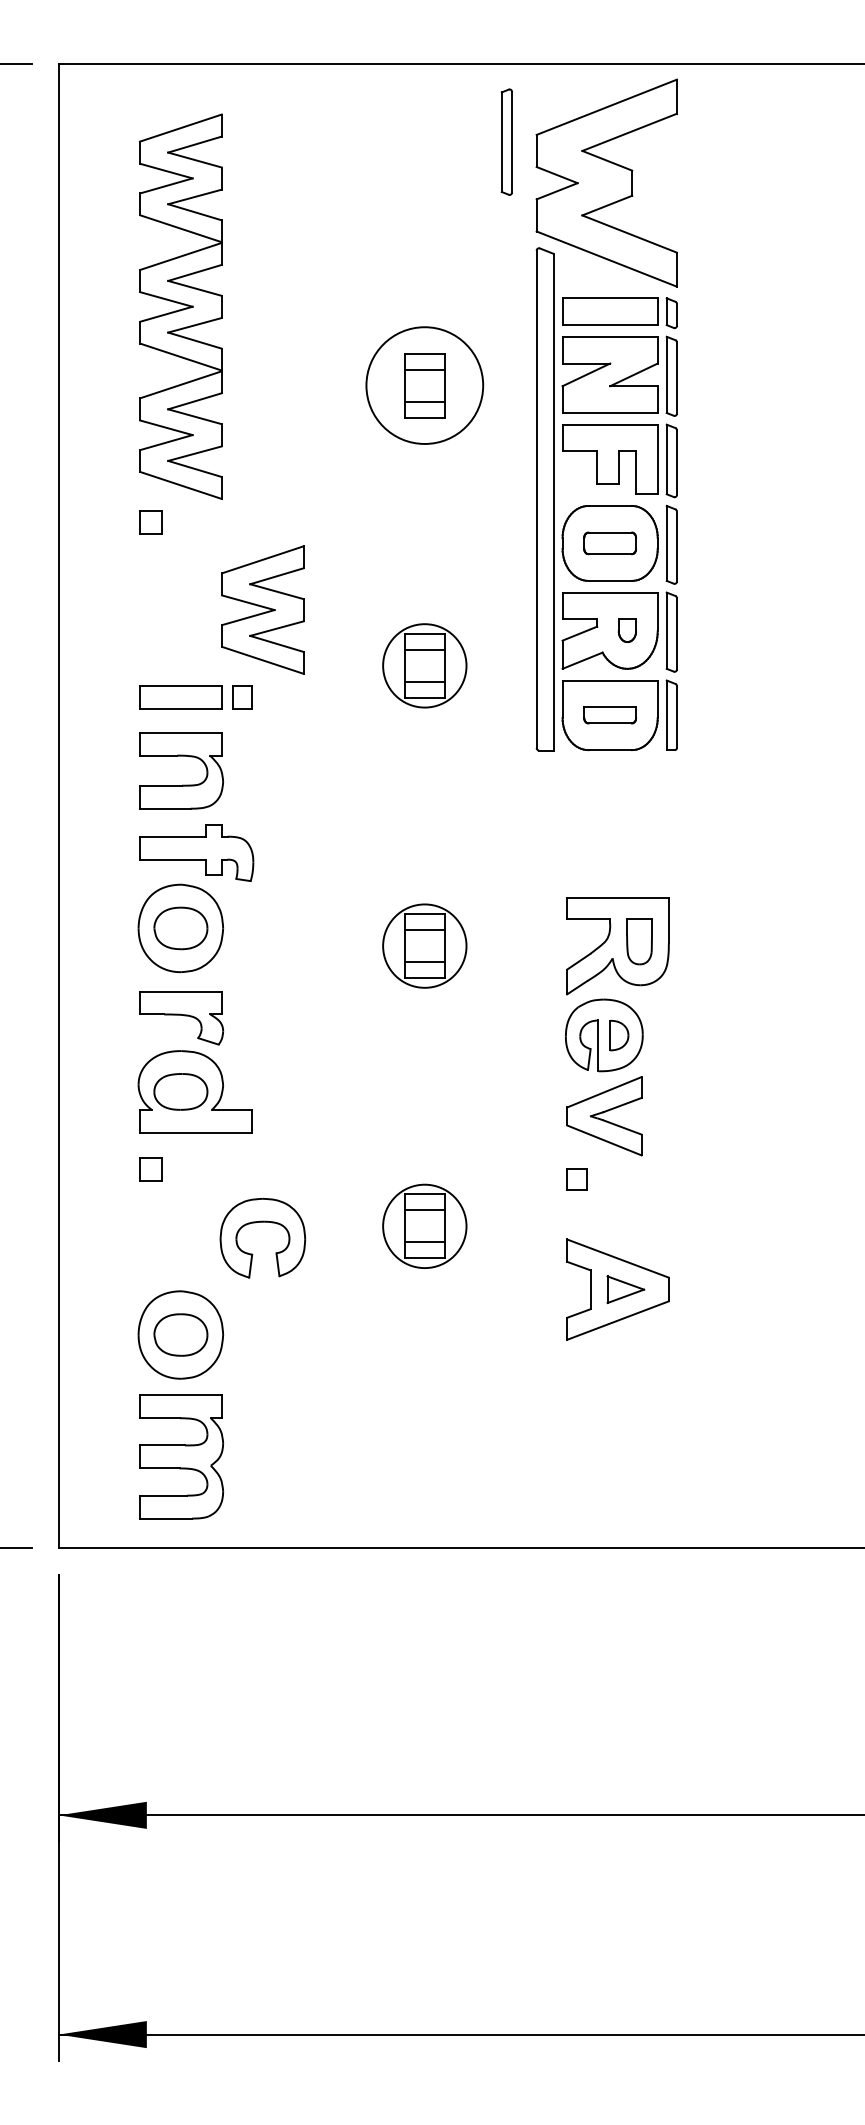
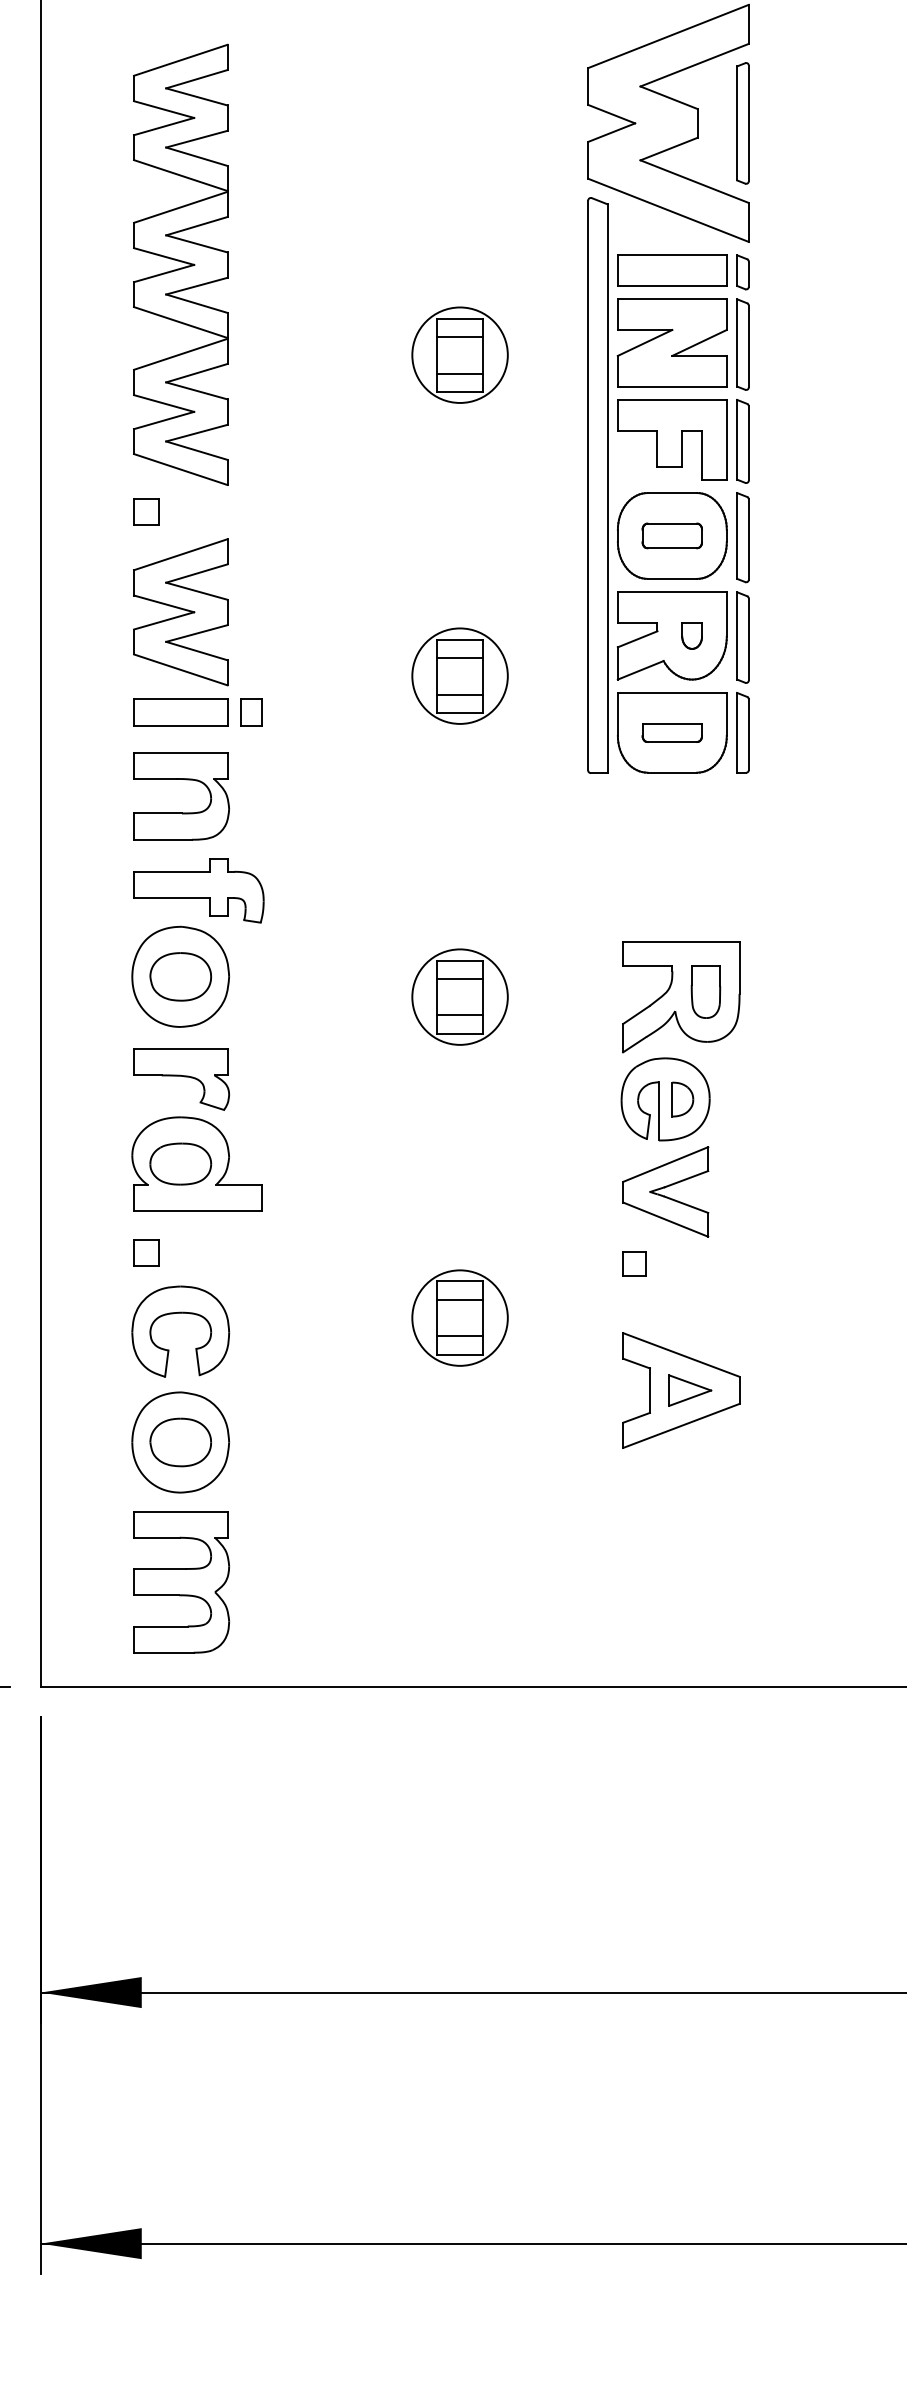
part: (506, 141) -> (742, 122), moved
circle: (424, 385) -> (459, 355), size x0.71
part: (262, 609) -> (180, 611), moved
part: (262, 1222) -> (180, 1313), moved

